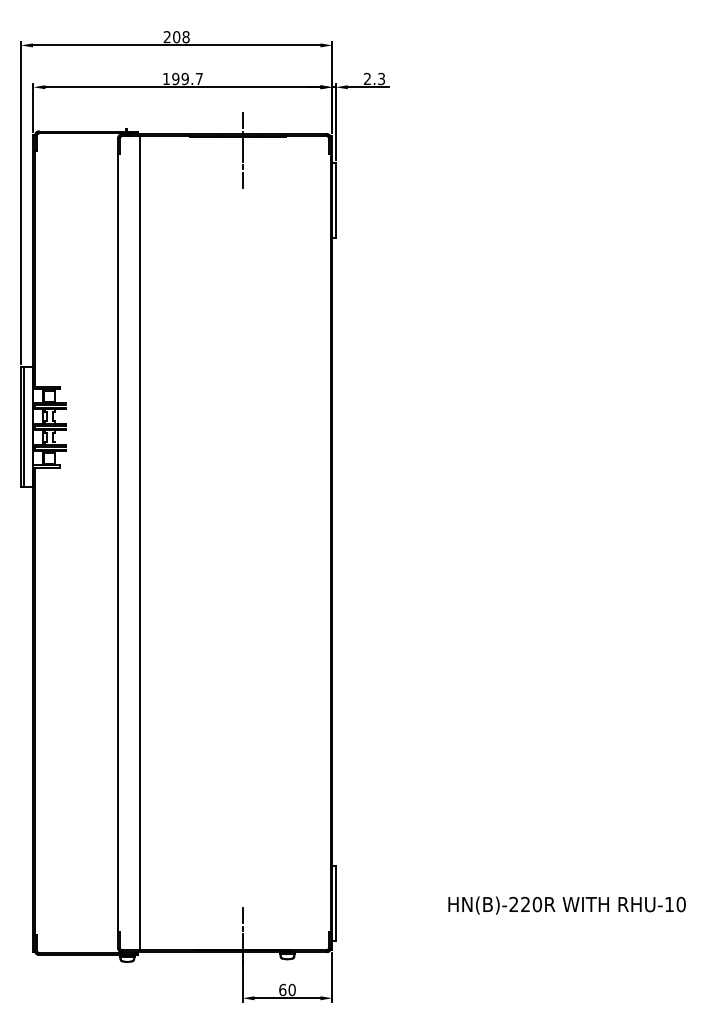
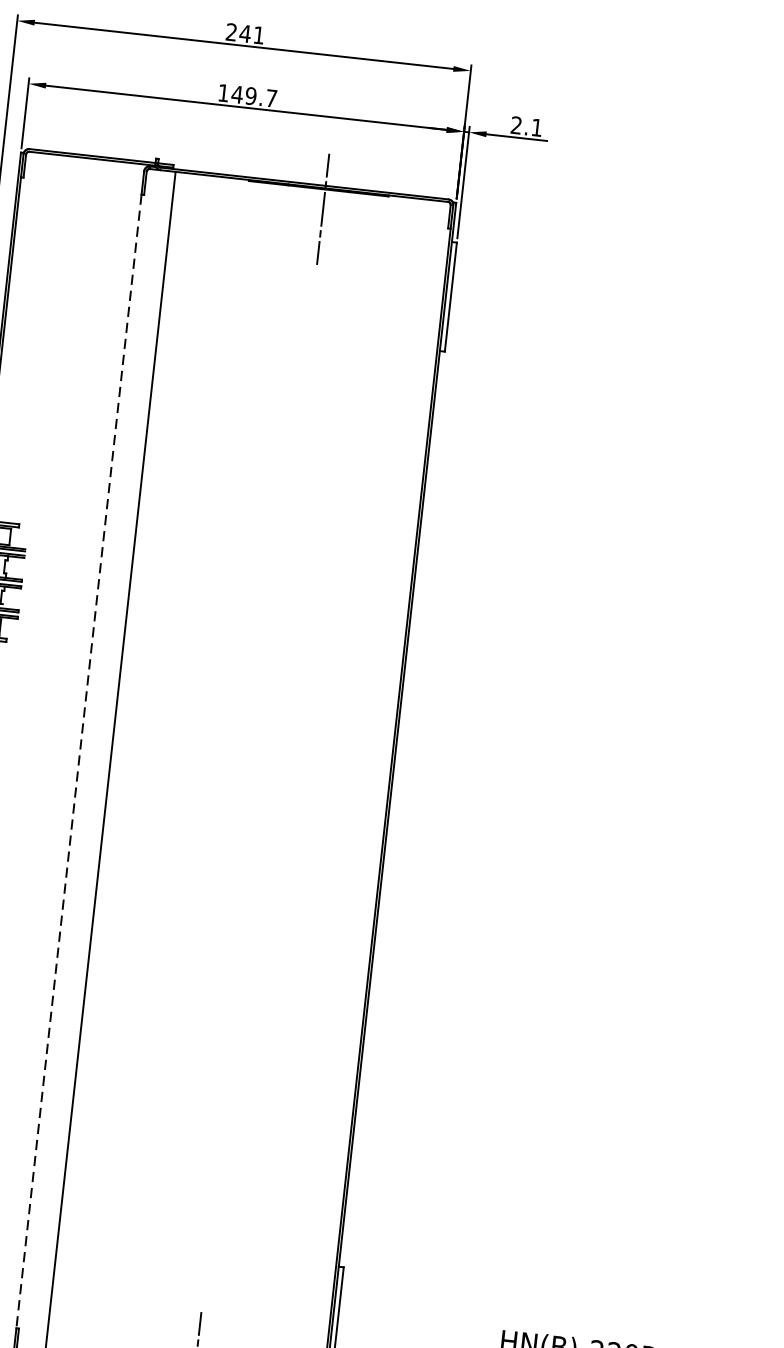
text: (180, 37) -> (250, 34), 208 -> 241
text: (175, 78) -> (236, 93), 199.7 -> 149.7
text: (381, 78) -> (536, 126), 2.3 -> 2.1
line: (118, 543) -> (79, 761), solid -> dashed

